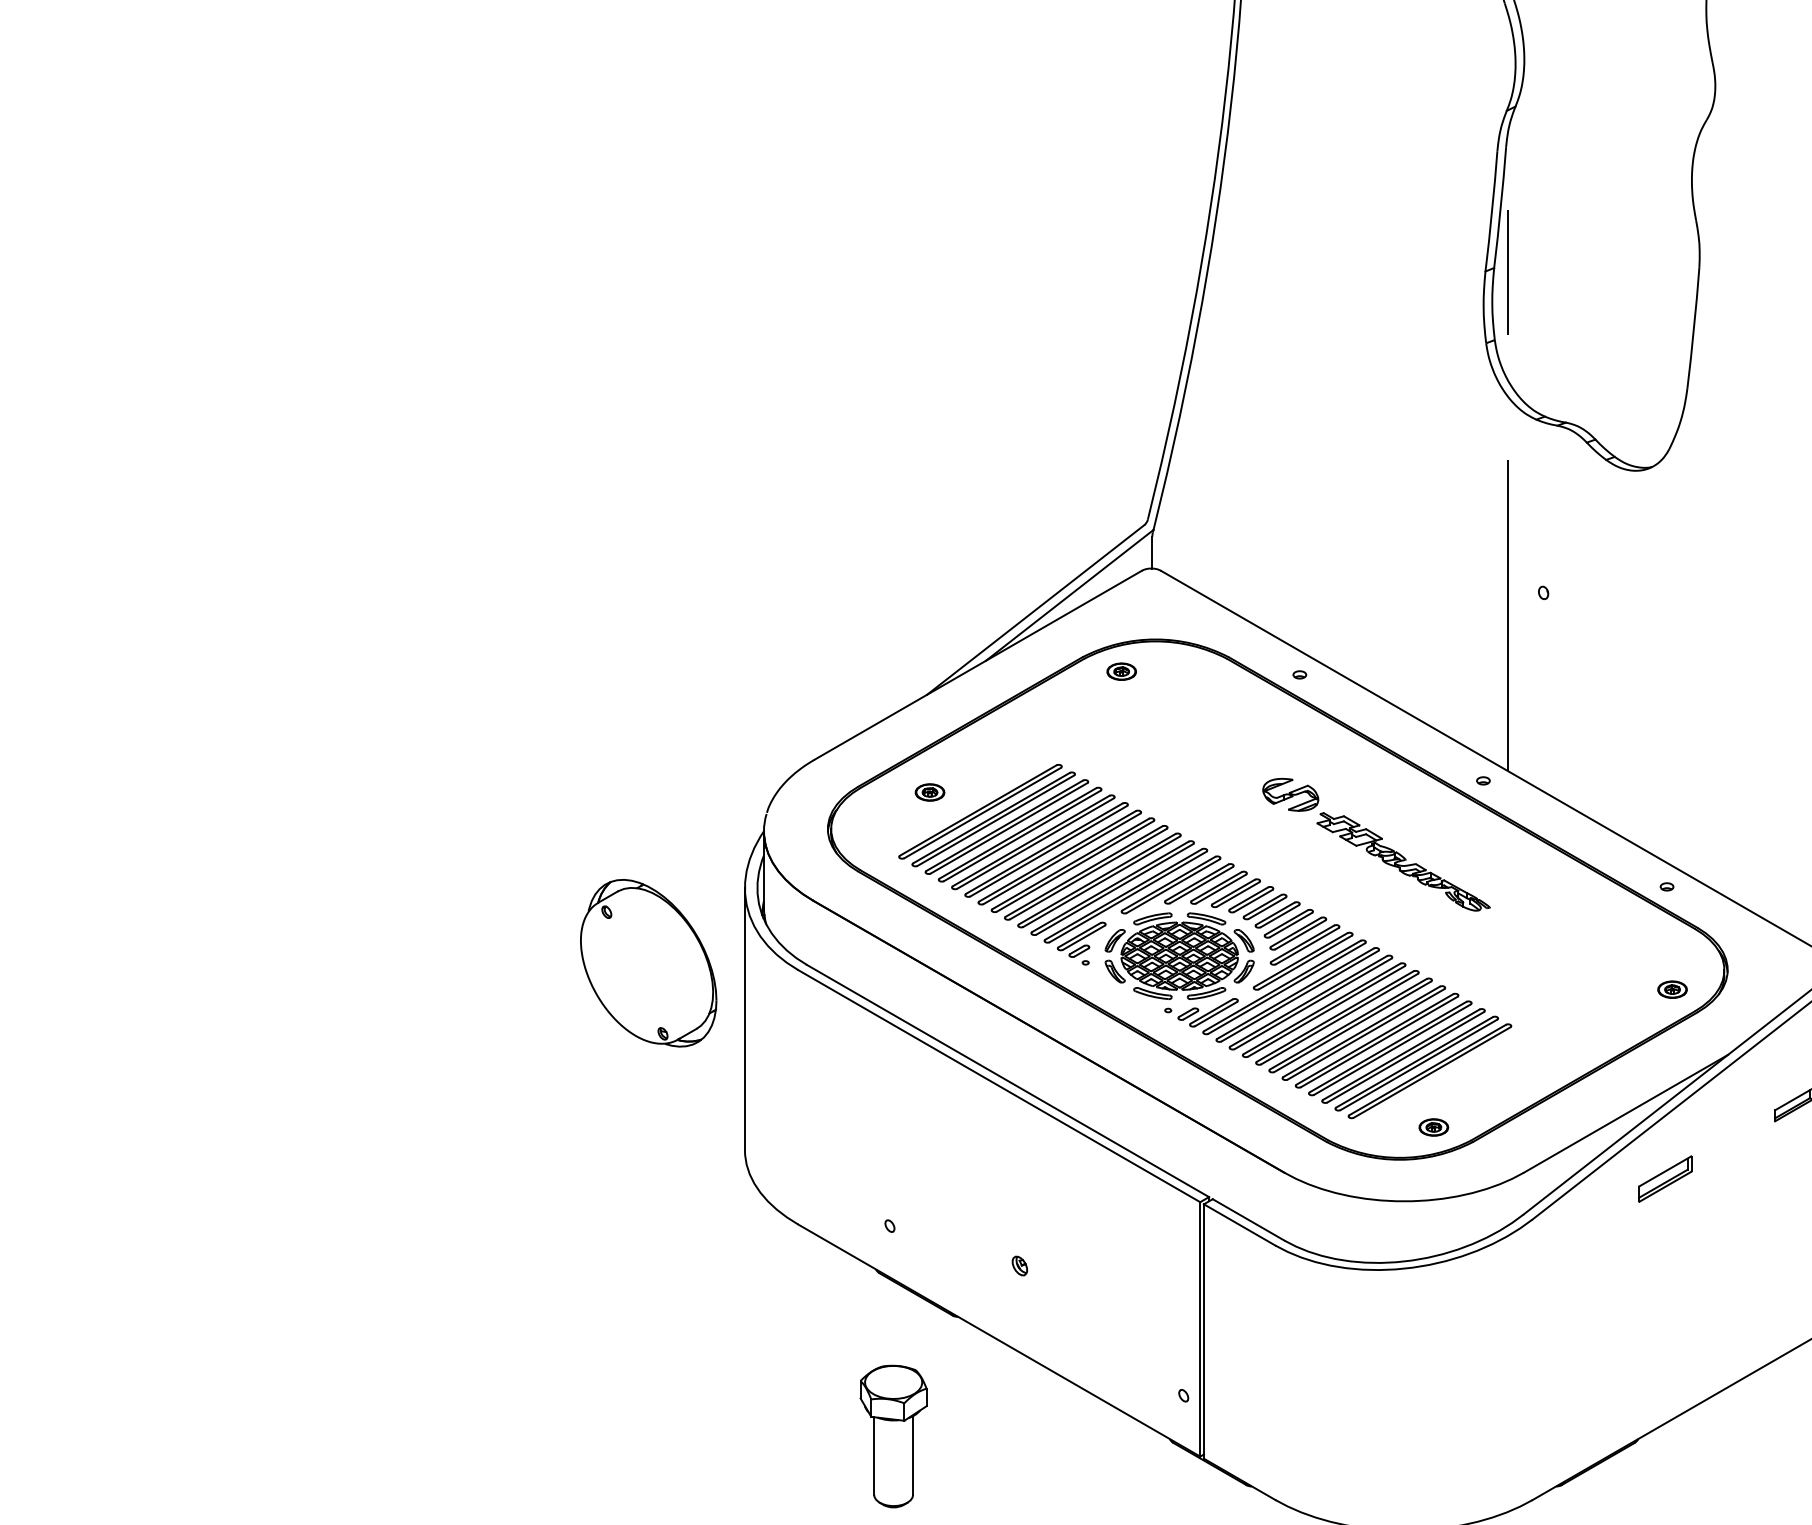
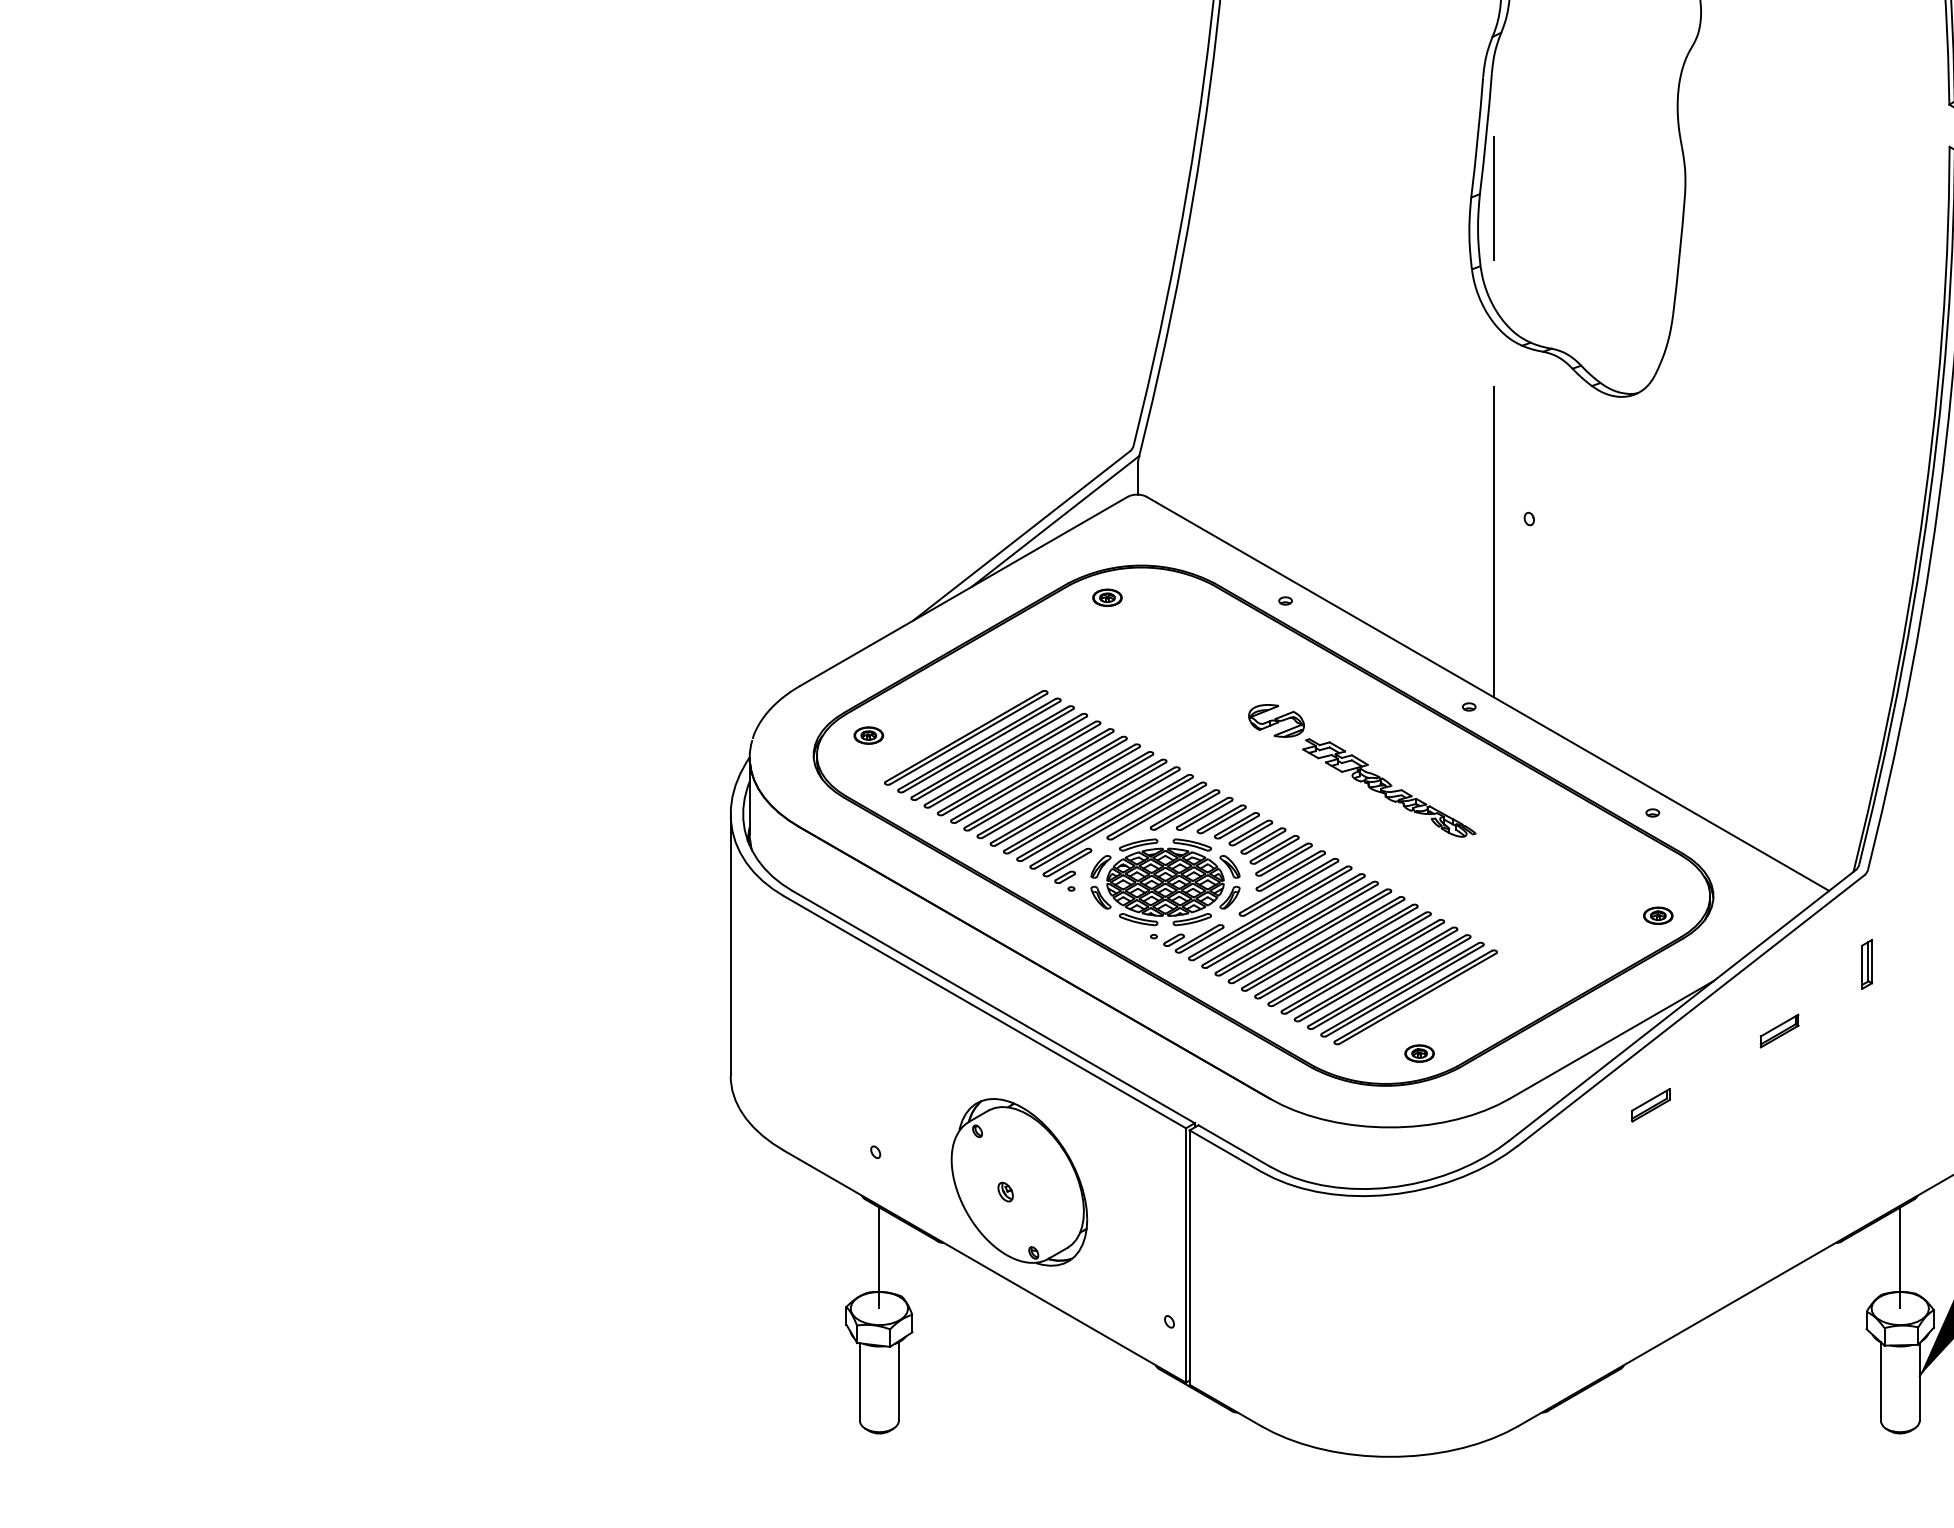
part: (929, 792) -> (868, 735), moved
part: (648, 963) -> (1019, 1182), moved
part: (1664, 1179) -> (1650, 1105), size x0.71
line: (893, 1331) -> (879, 1257), added

